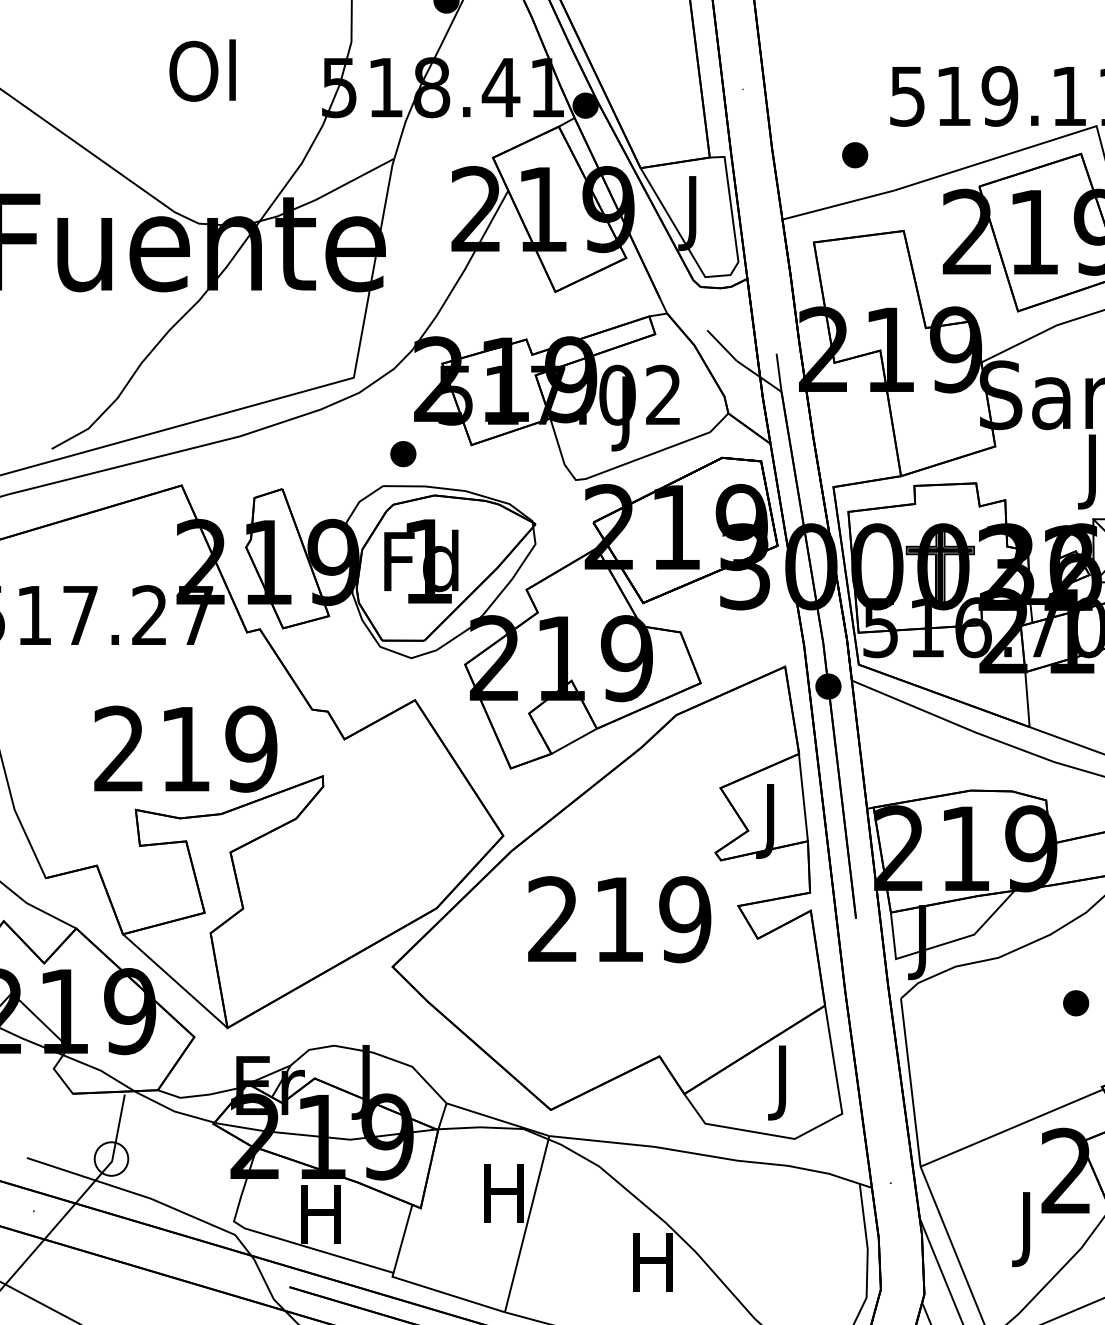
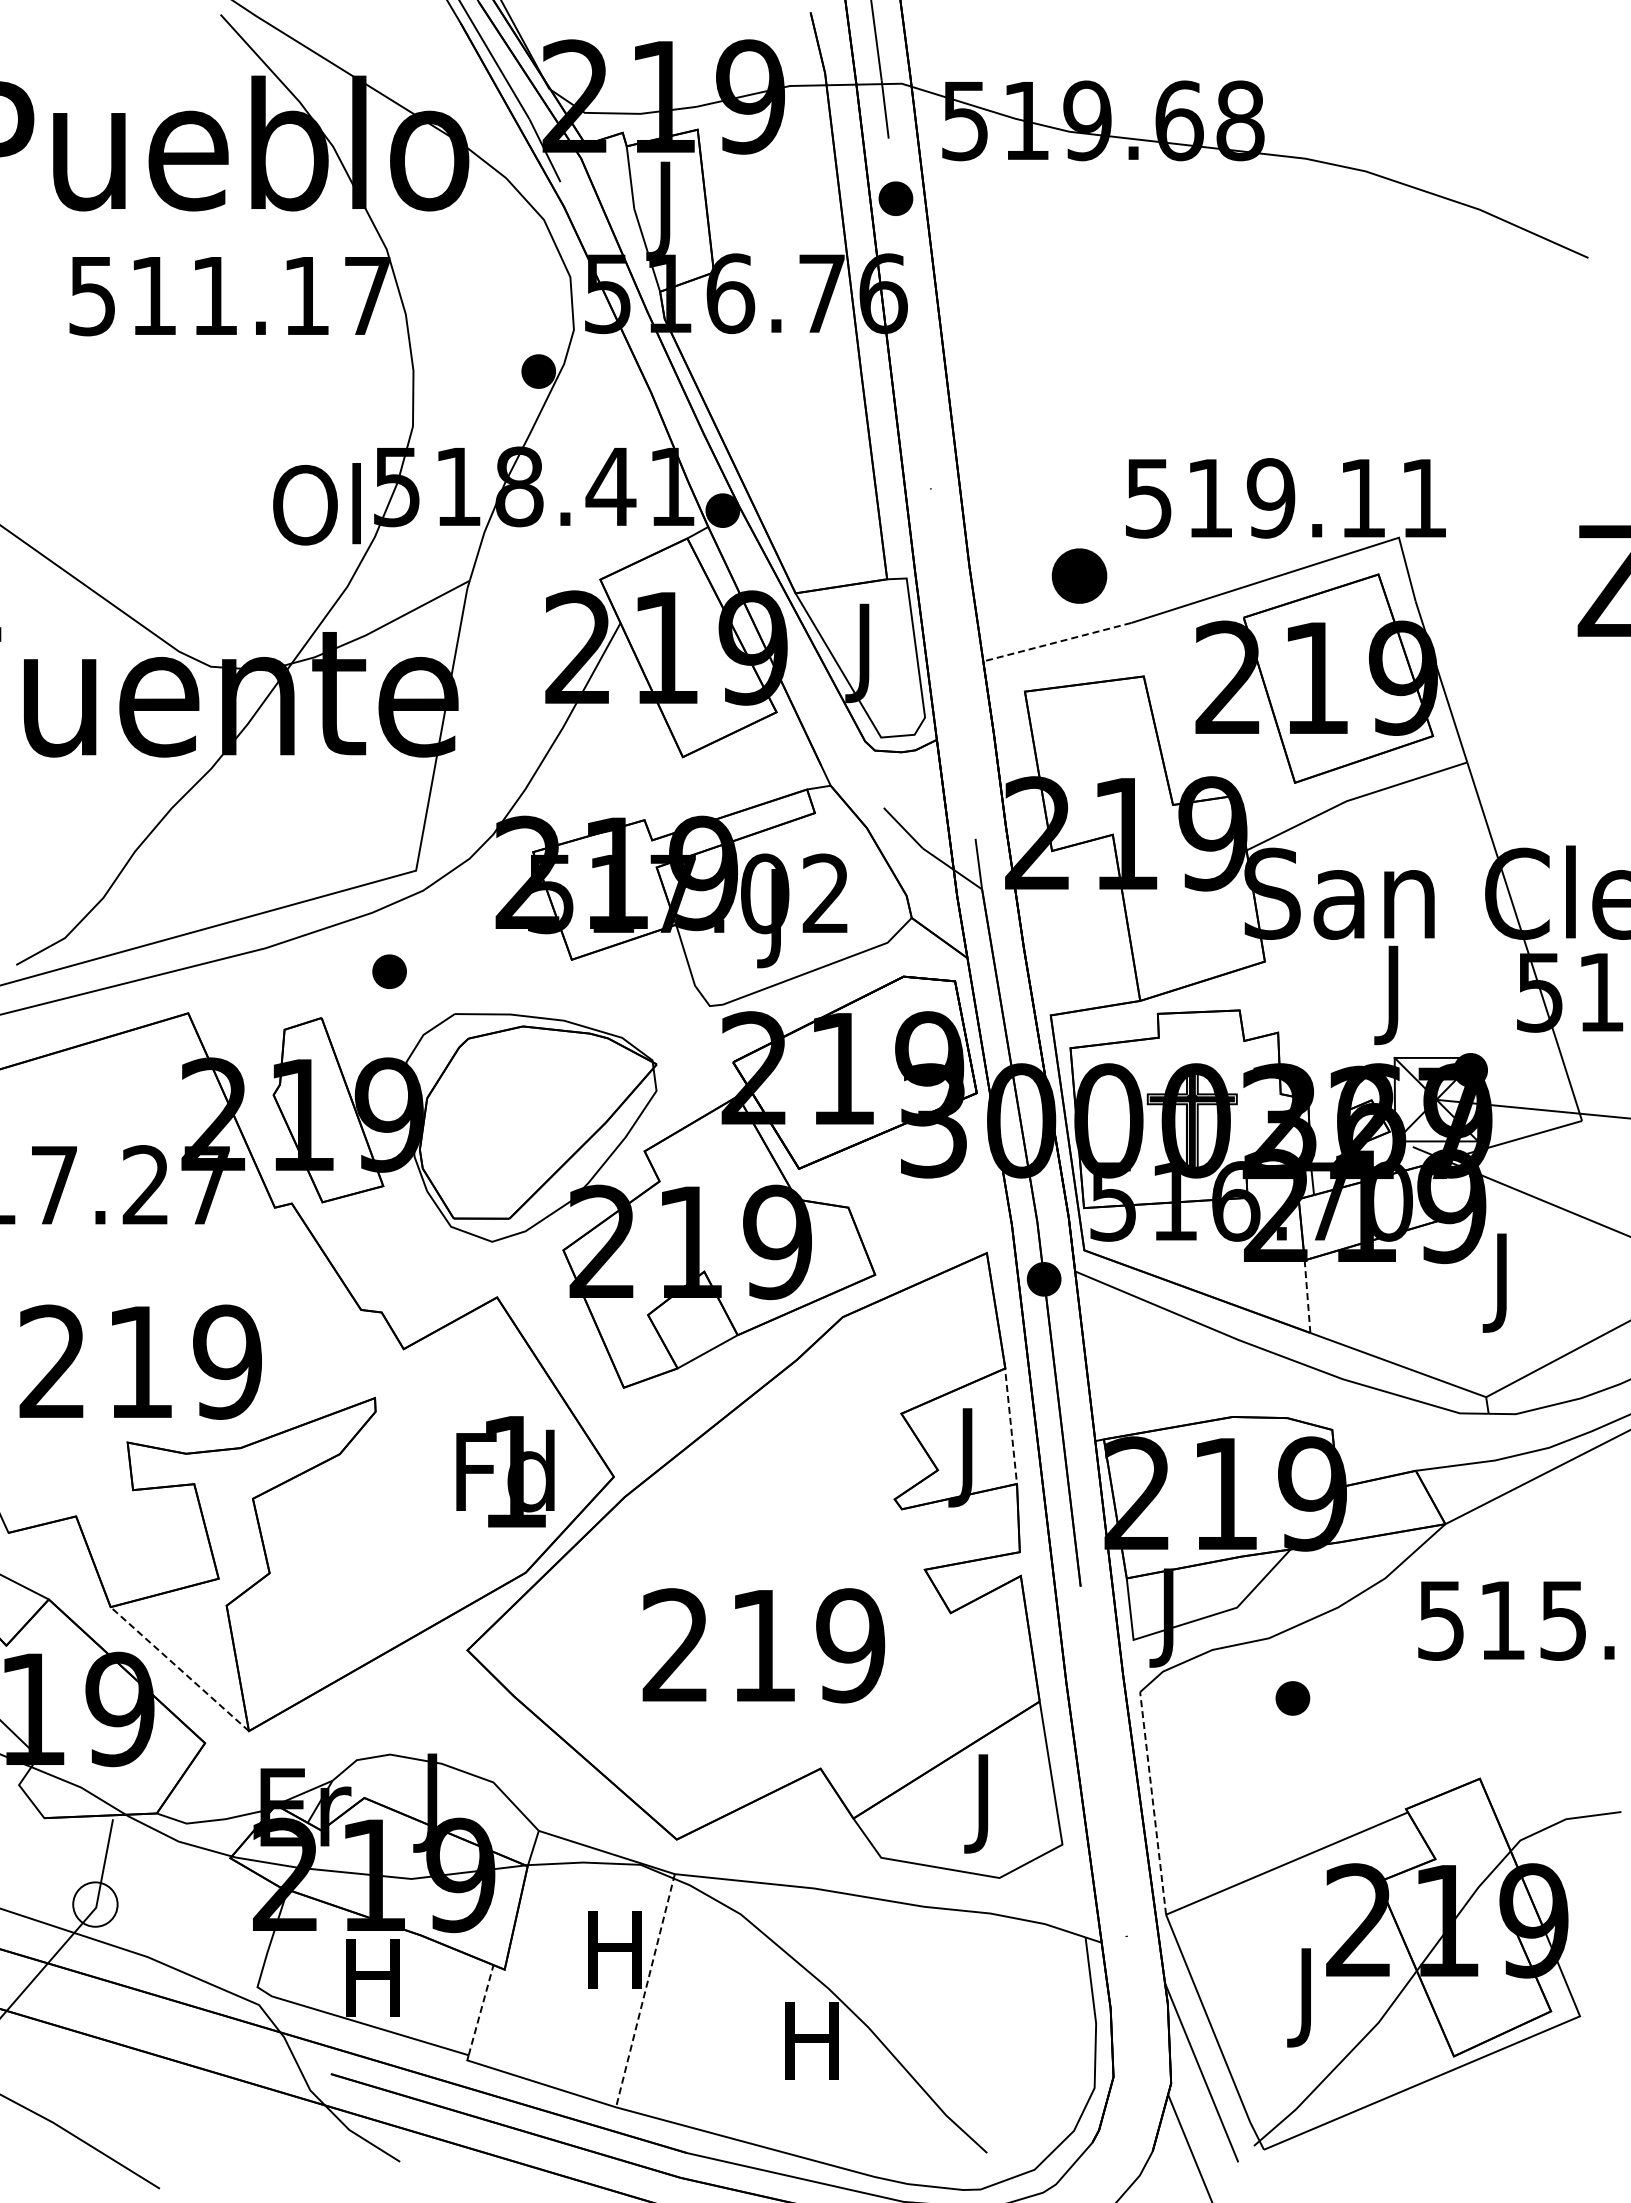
text: (202, 70) -> (316, 504), moved
part: (855, 155) -> (1079, 576), size x1.6
line: (837, 205) -> (1056, 642), solid -> dashed
part: (403, 453) -> (389, 971), moved
text: (421, 561) -> (505, 1471), moved
line: (1027, 699) -> (1307, 1296), solid -> dashed
text: (185, 748) -> (140, 1361), moved
line: (803, 794) -> (1010, 1422), solid -> dashed
text: (619, 919) -> (763, 1645), moved
line: (175, 981) -> (179, 1669), solid -> dashed
part: (1075, 1003) -> (1292, 1698), moved
line: (911, 1081) -> (1153, 1802), solid -> dashed
line: (527, 1224) -> (645, 1991), solid -> dashed
line: (403, 1239) -> (481, 2010), solid -> dashed

